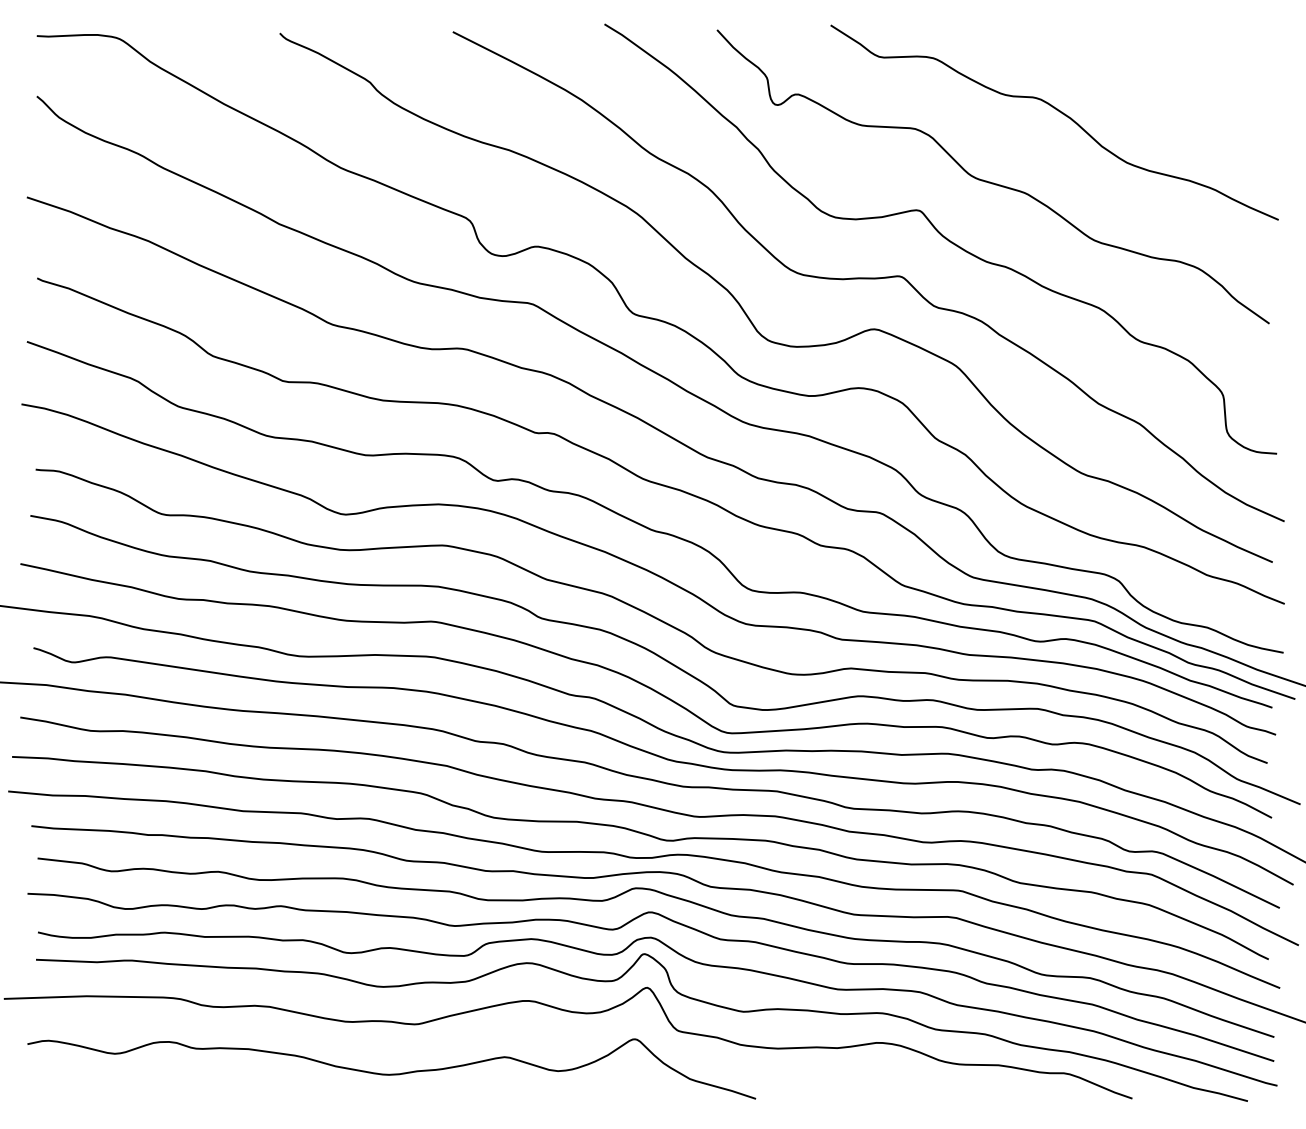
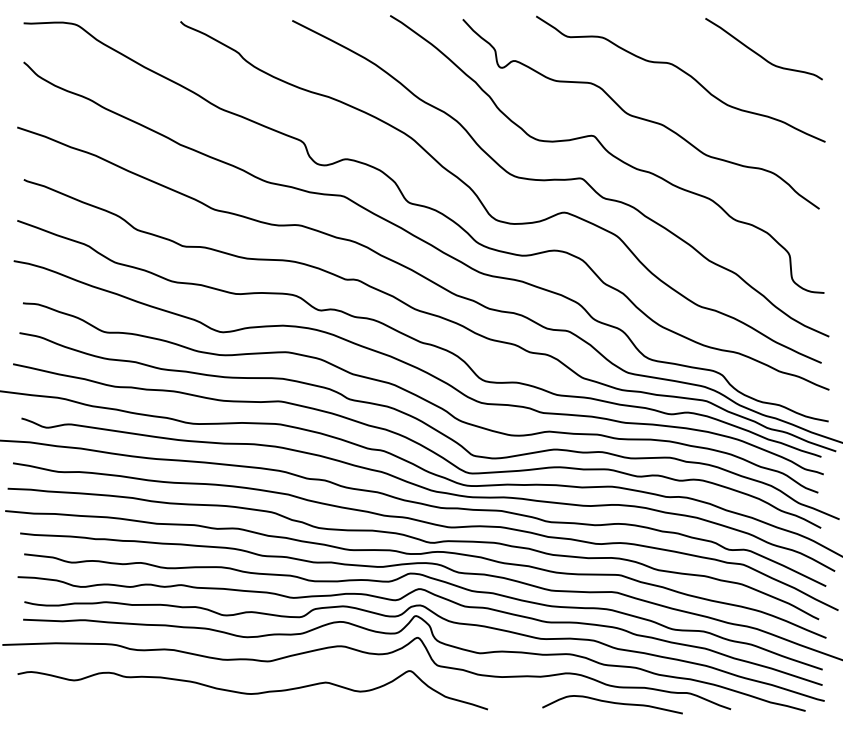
curve: (1179, 85) -> (761, 55), added
curve: (948, 1089) -> (612, 703), added

